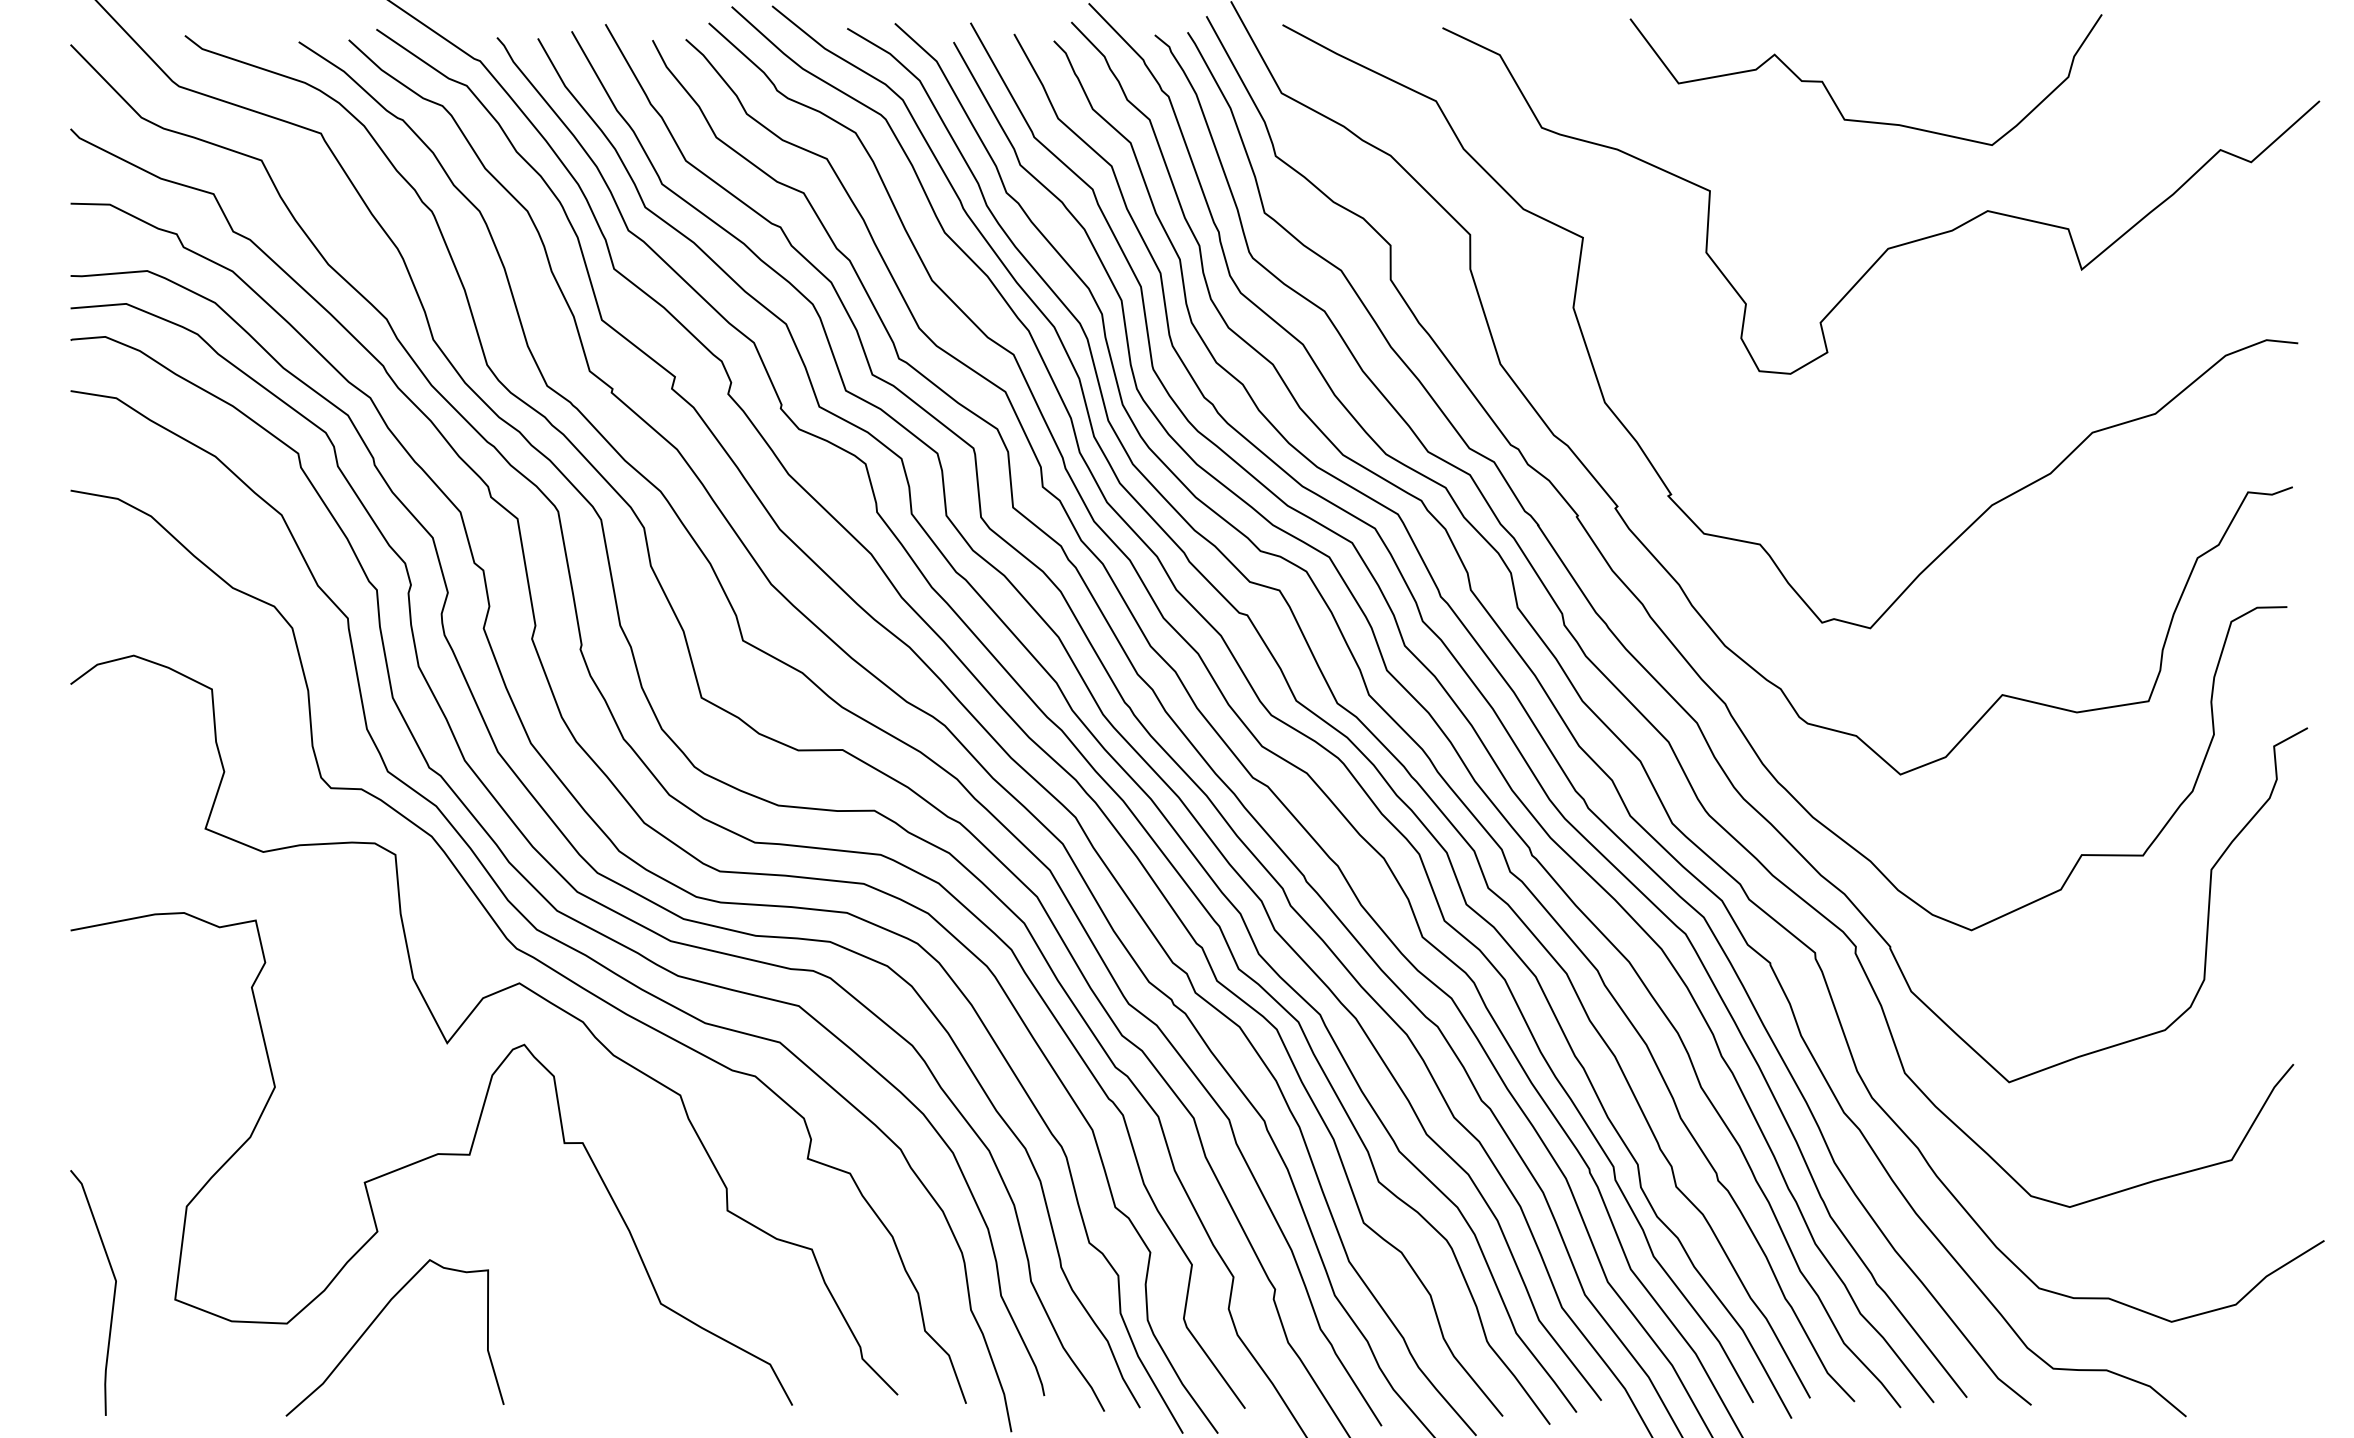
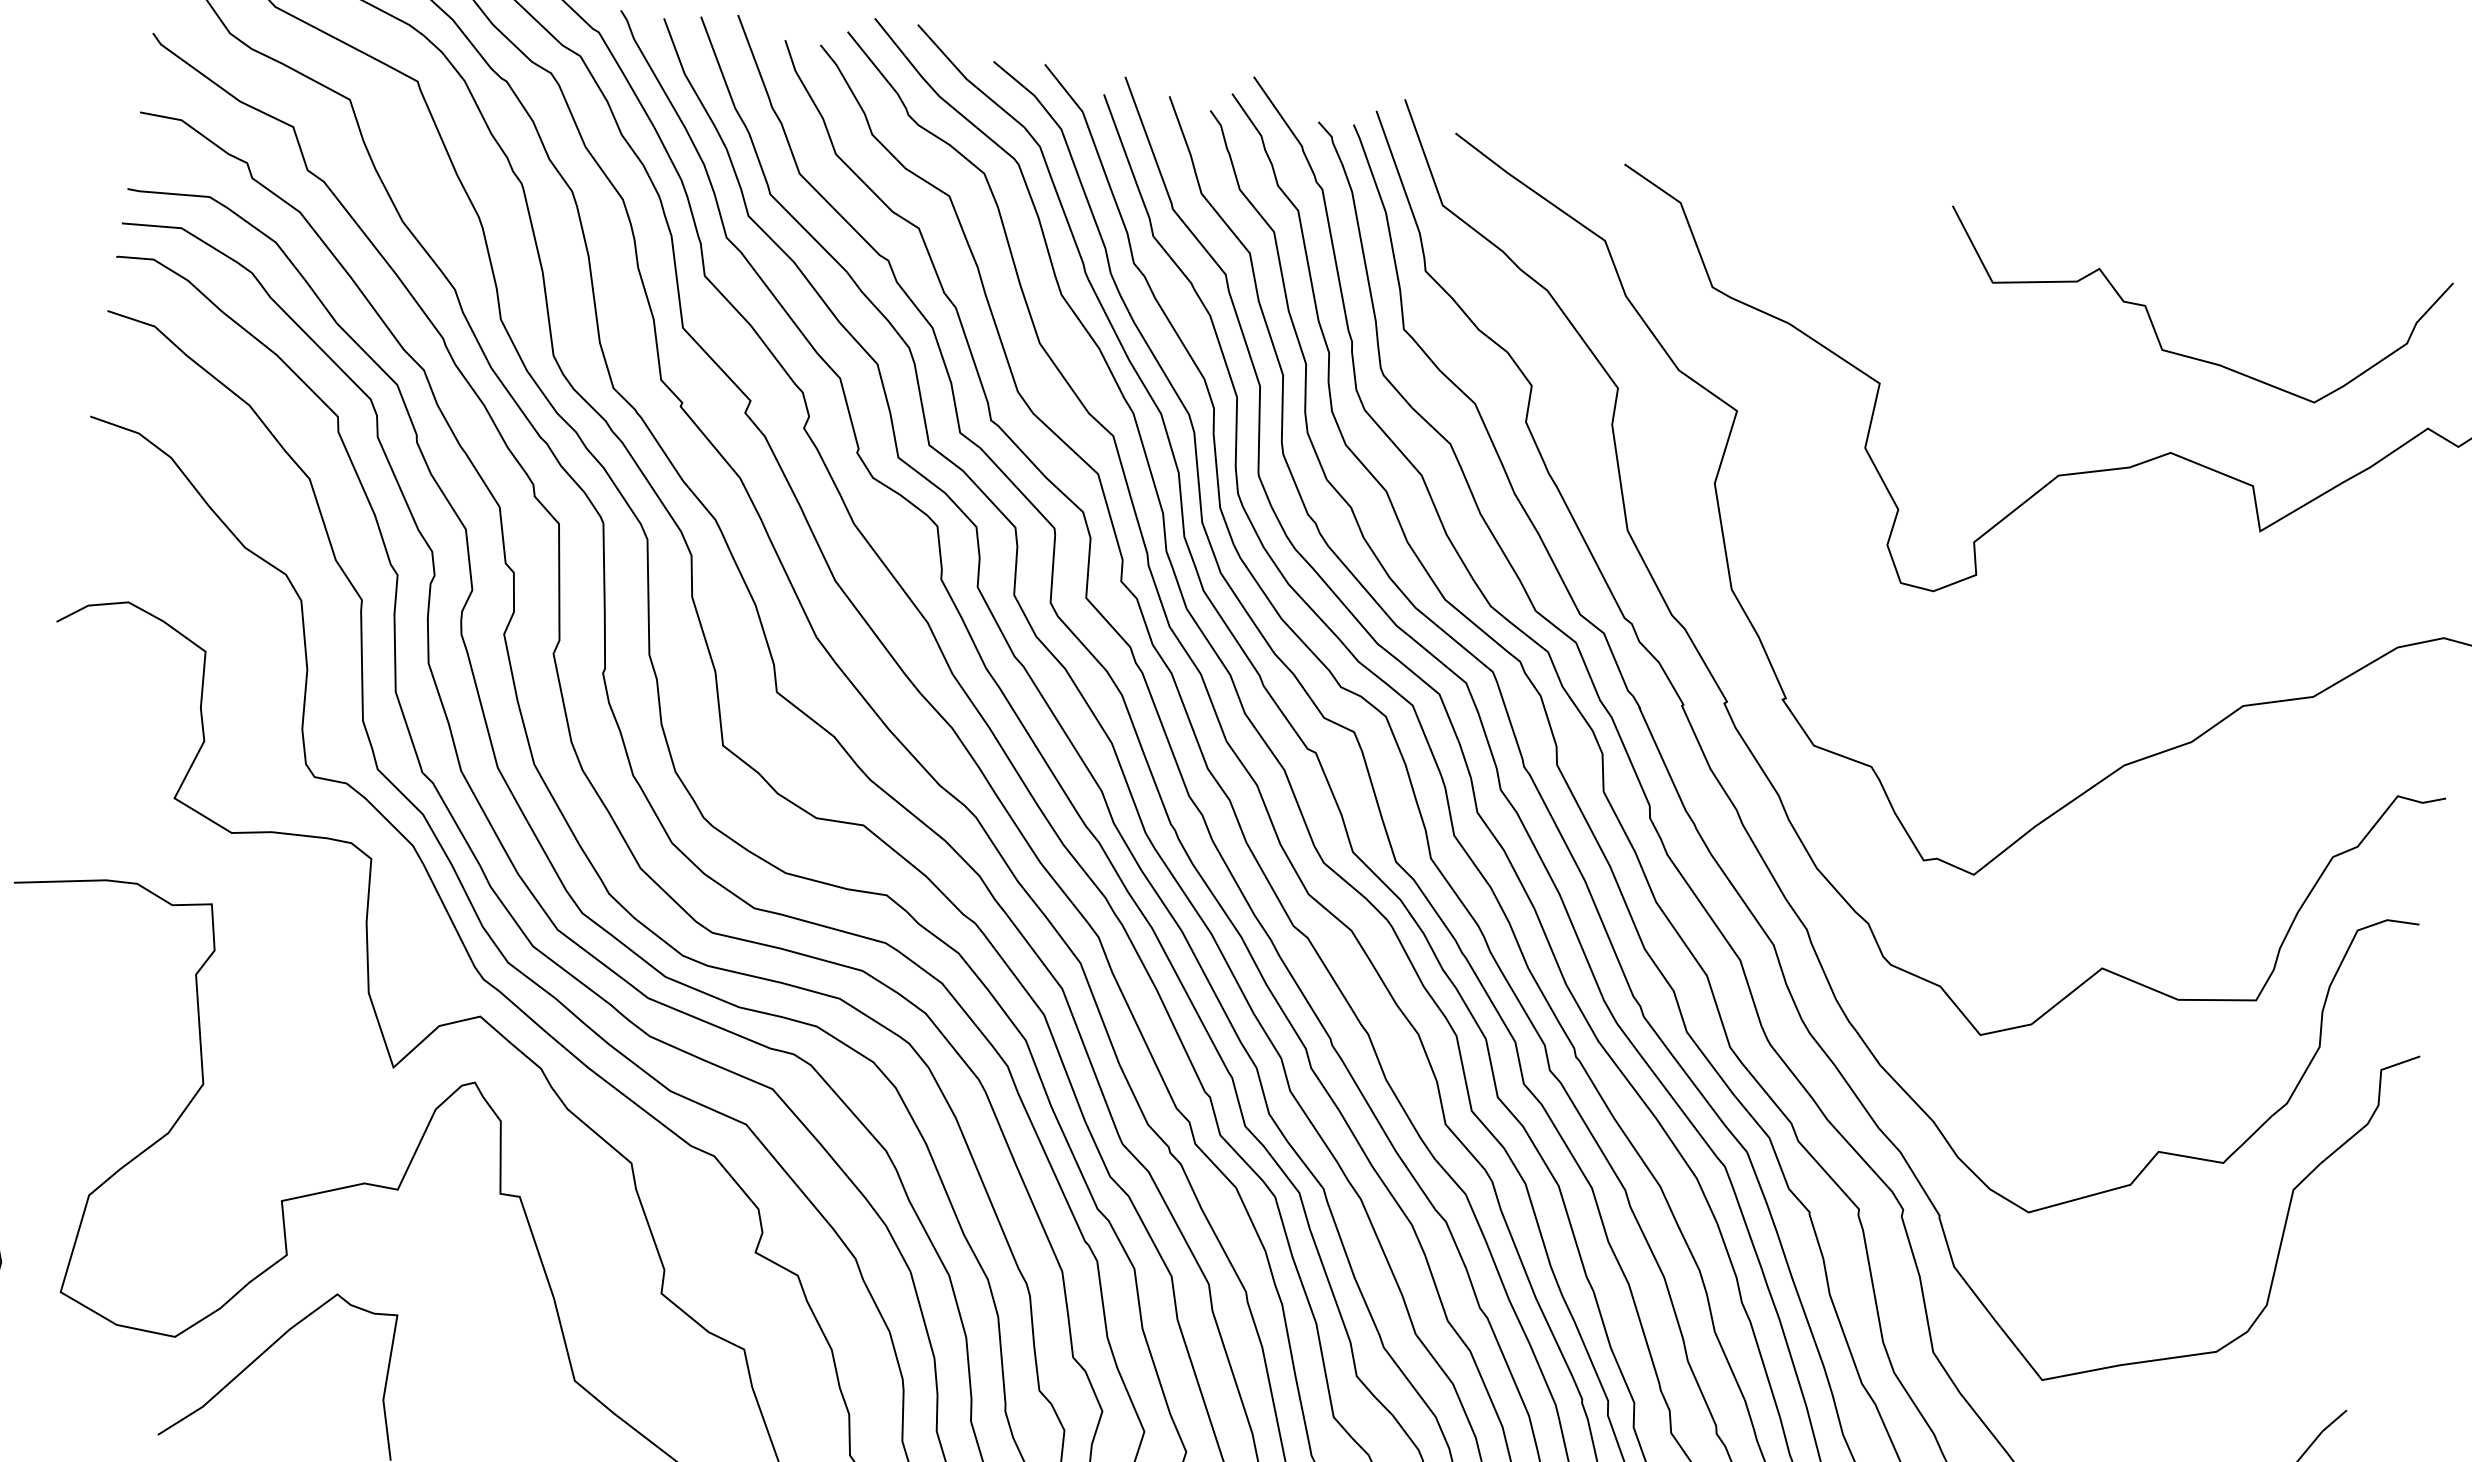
curve: (1833, 98) -> (2154, 325), moved

